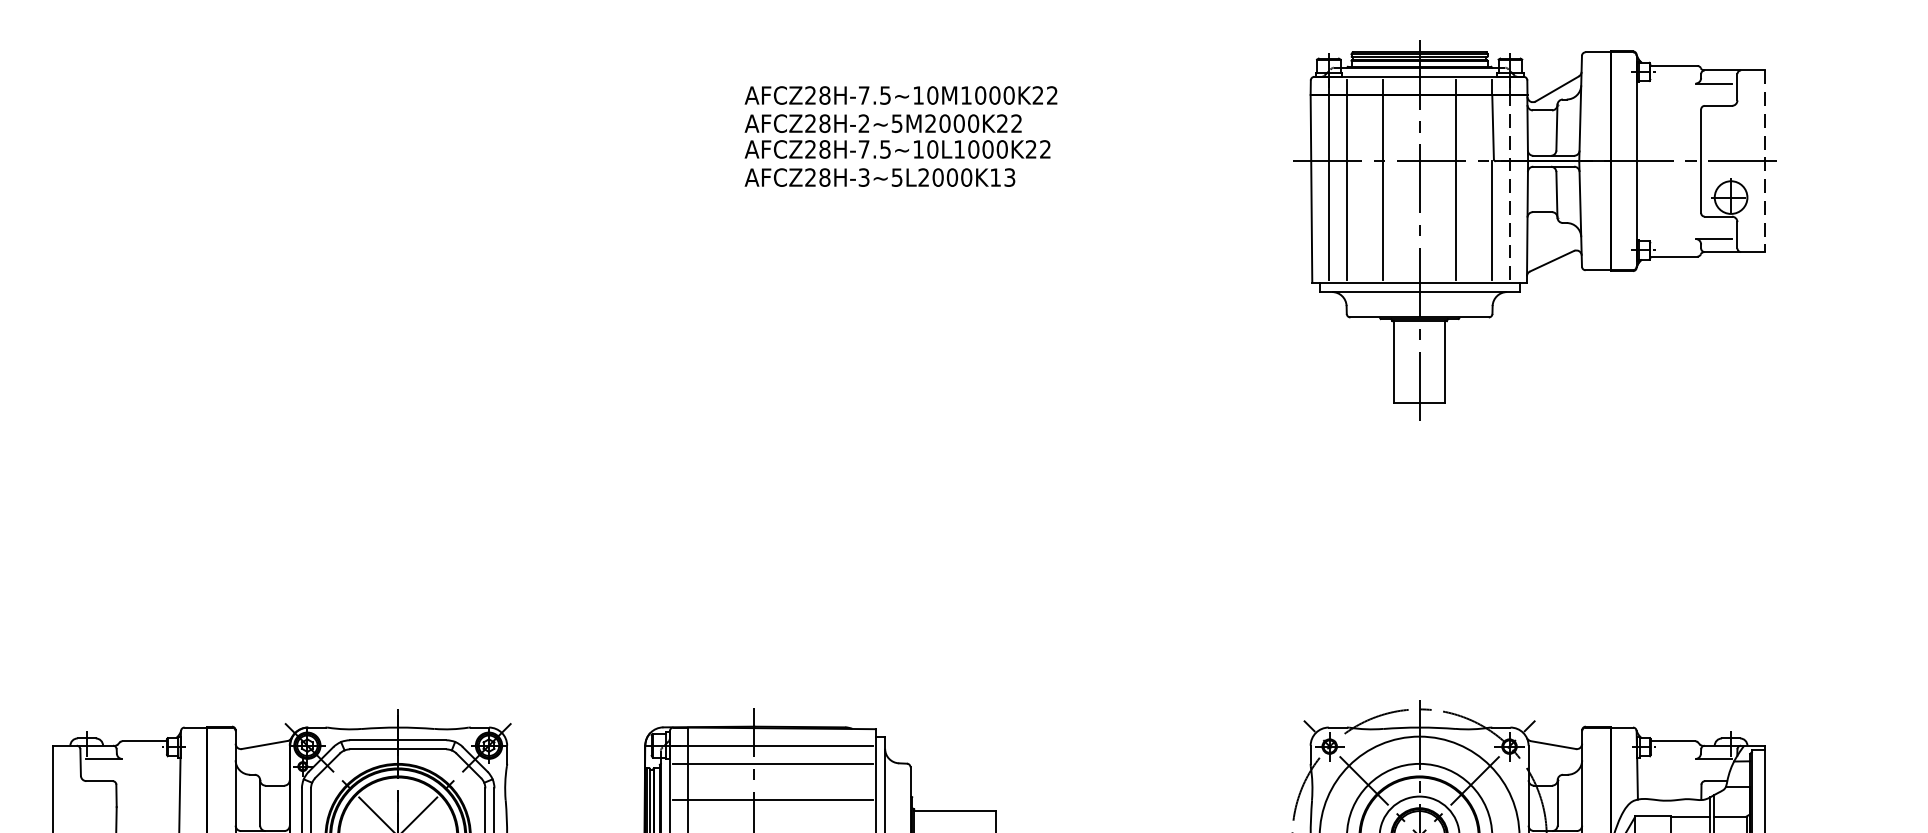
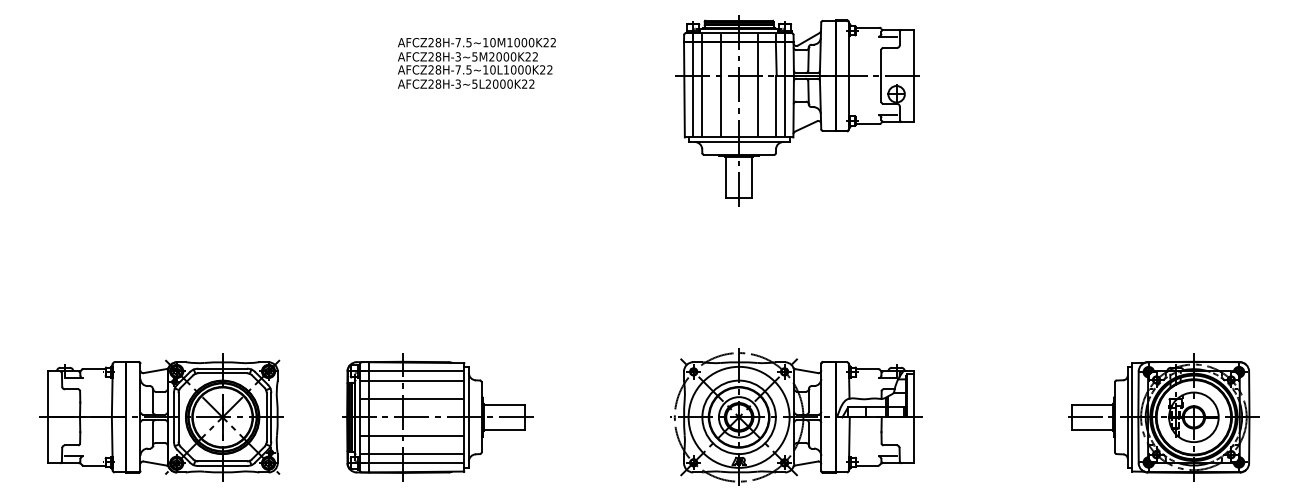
text: (862, 122) -> (457, 56), AFCZ28H-2~5M2000K22 -> AFCZ28H-3~5M2000K22
line: (1764, 160) -> (913, 75), dashed -> solid
text: (1003, 176) -> (528, 83), AFCZ28H-3~5L2000K13 -> AFCZ28H-3~5L2000K22
line: (1511, 188) -> (785, 89), dashed -> solid

